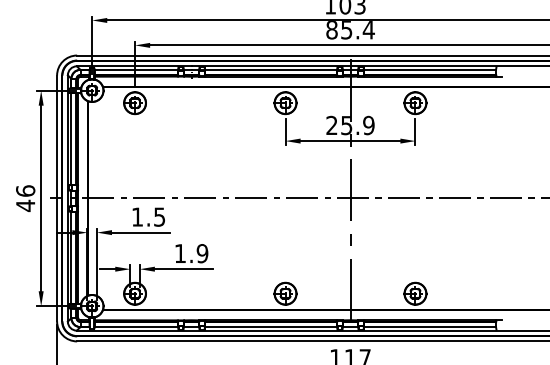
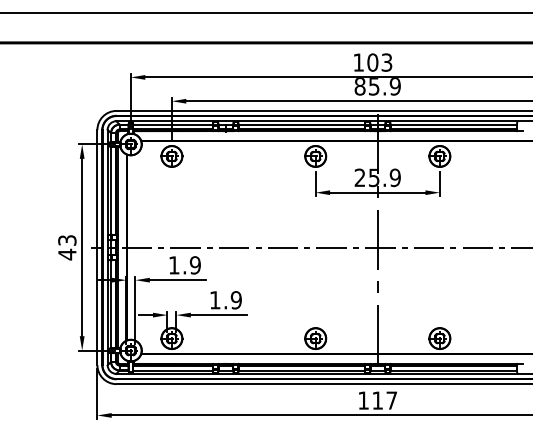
text: (369, 29) -> (395, 86), 85.4 -> 85.9
text: (25, 190) -> (67, 239), 46 -> 43
text: (158, 217) -> (194, 265), 1.5 -> 1.9

